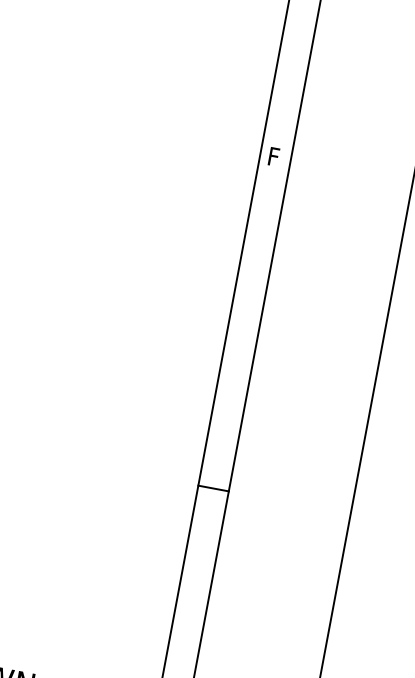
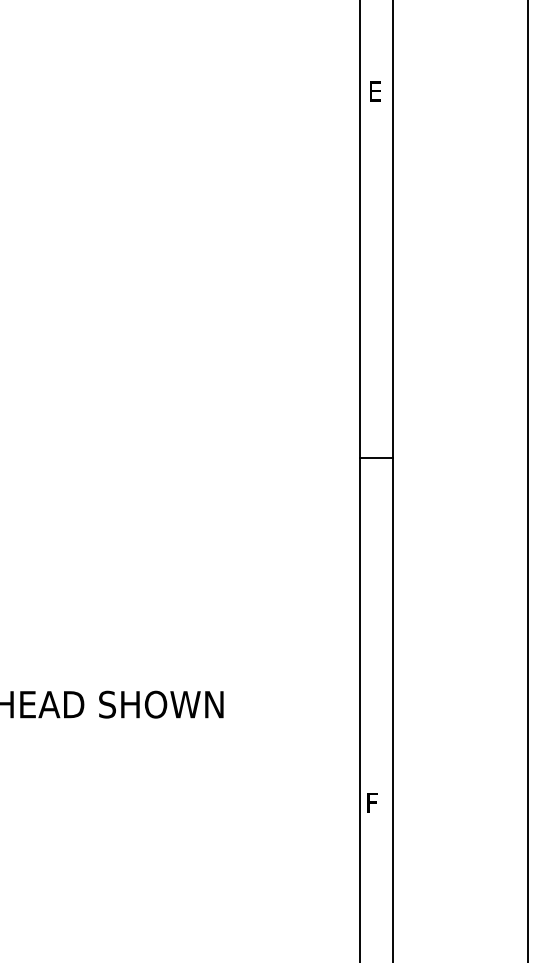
text: (275, 157) -> (376, 91), F -> E

